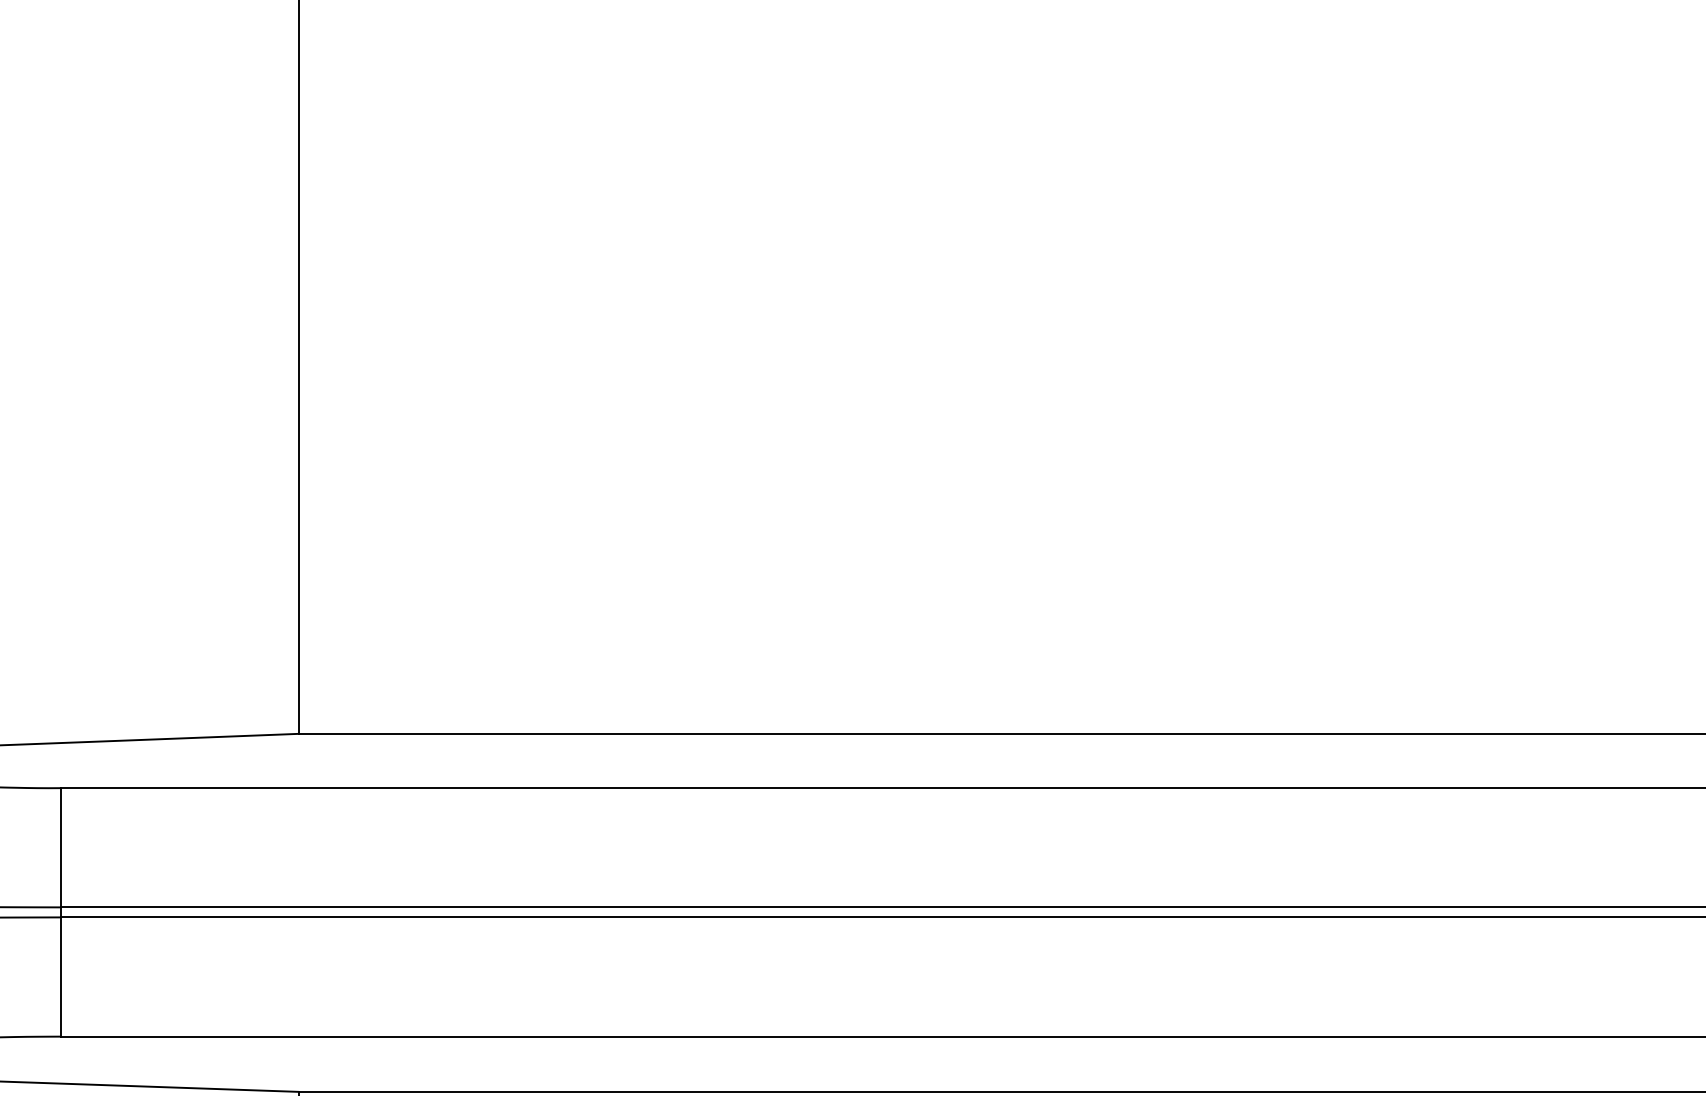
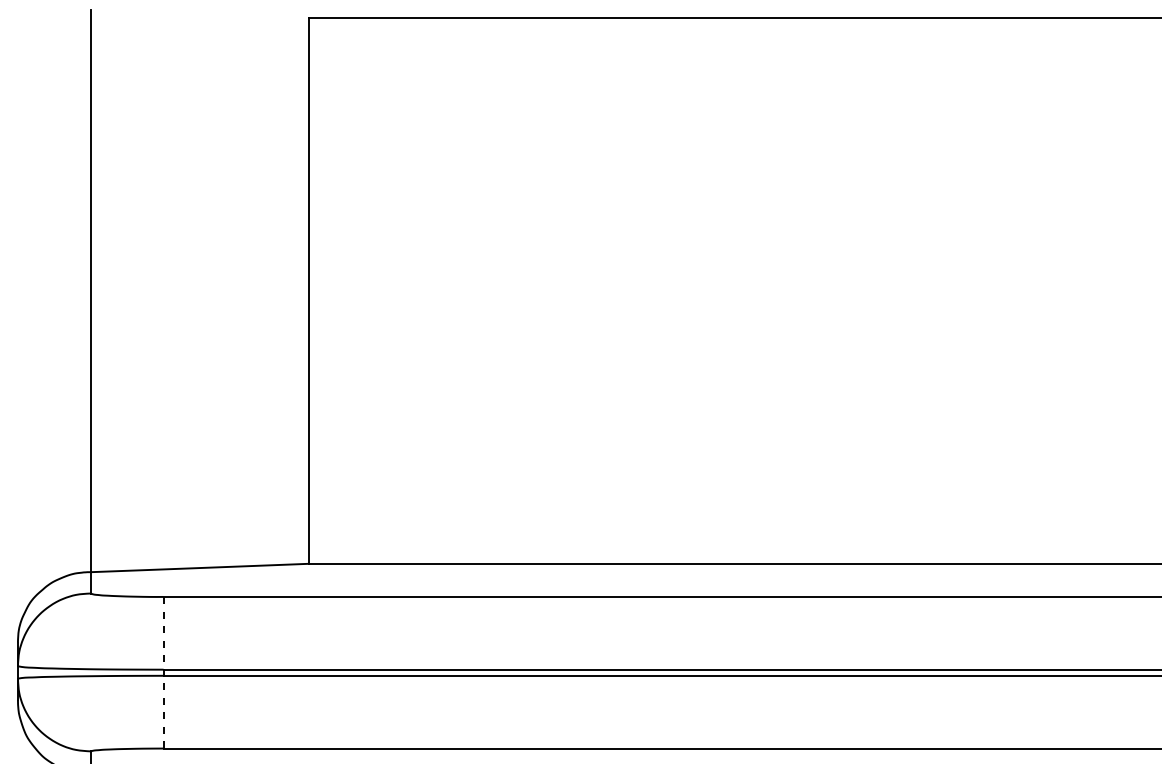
line: (60, 848) -> (163, 633), solid -> dashed
line: (60, 975) -> (163, 711), solid -> dashed

